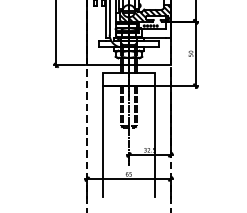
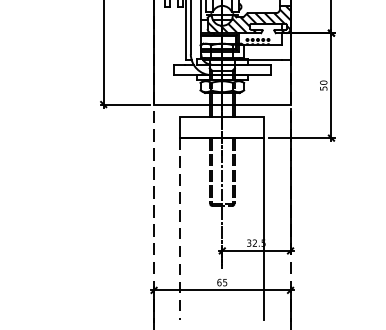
line: (103, 141) -> (180, 228), solid -> dashed

